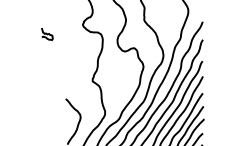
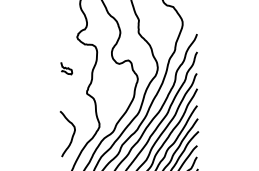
curve: (47, 34) -> (66, 68), moved

